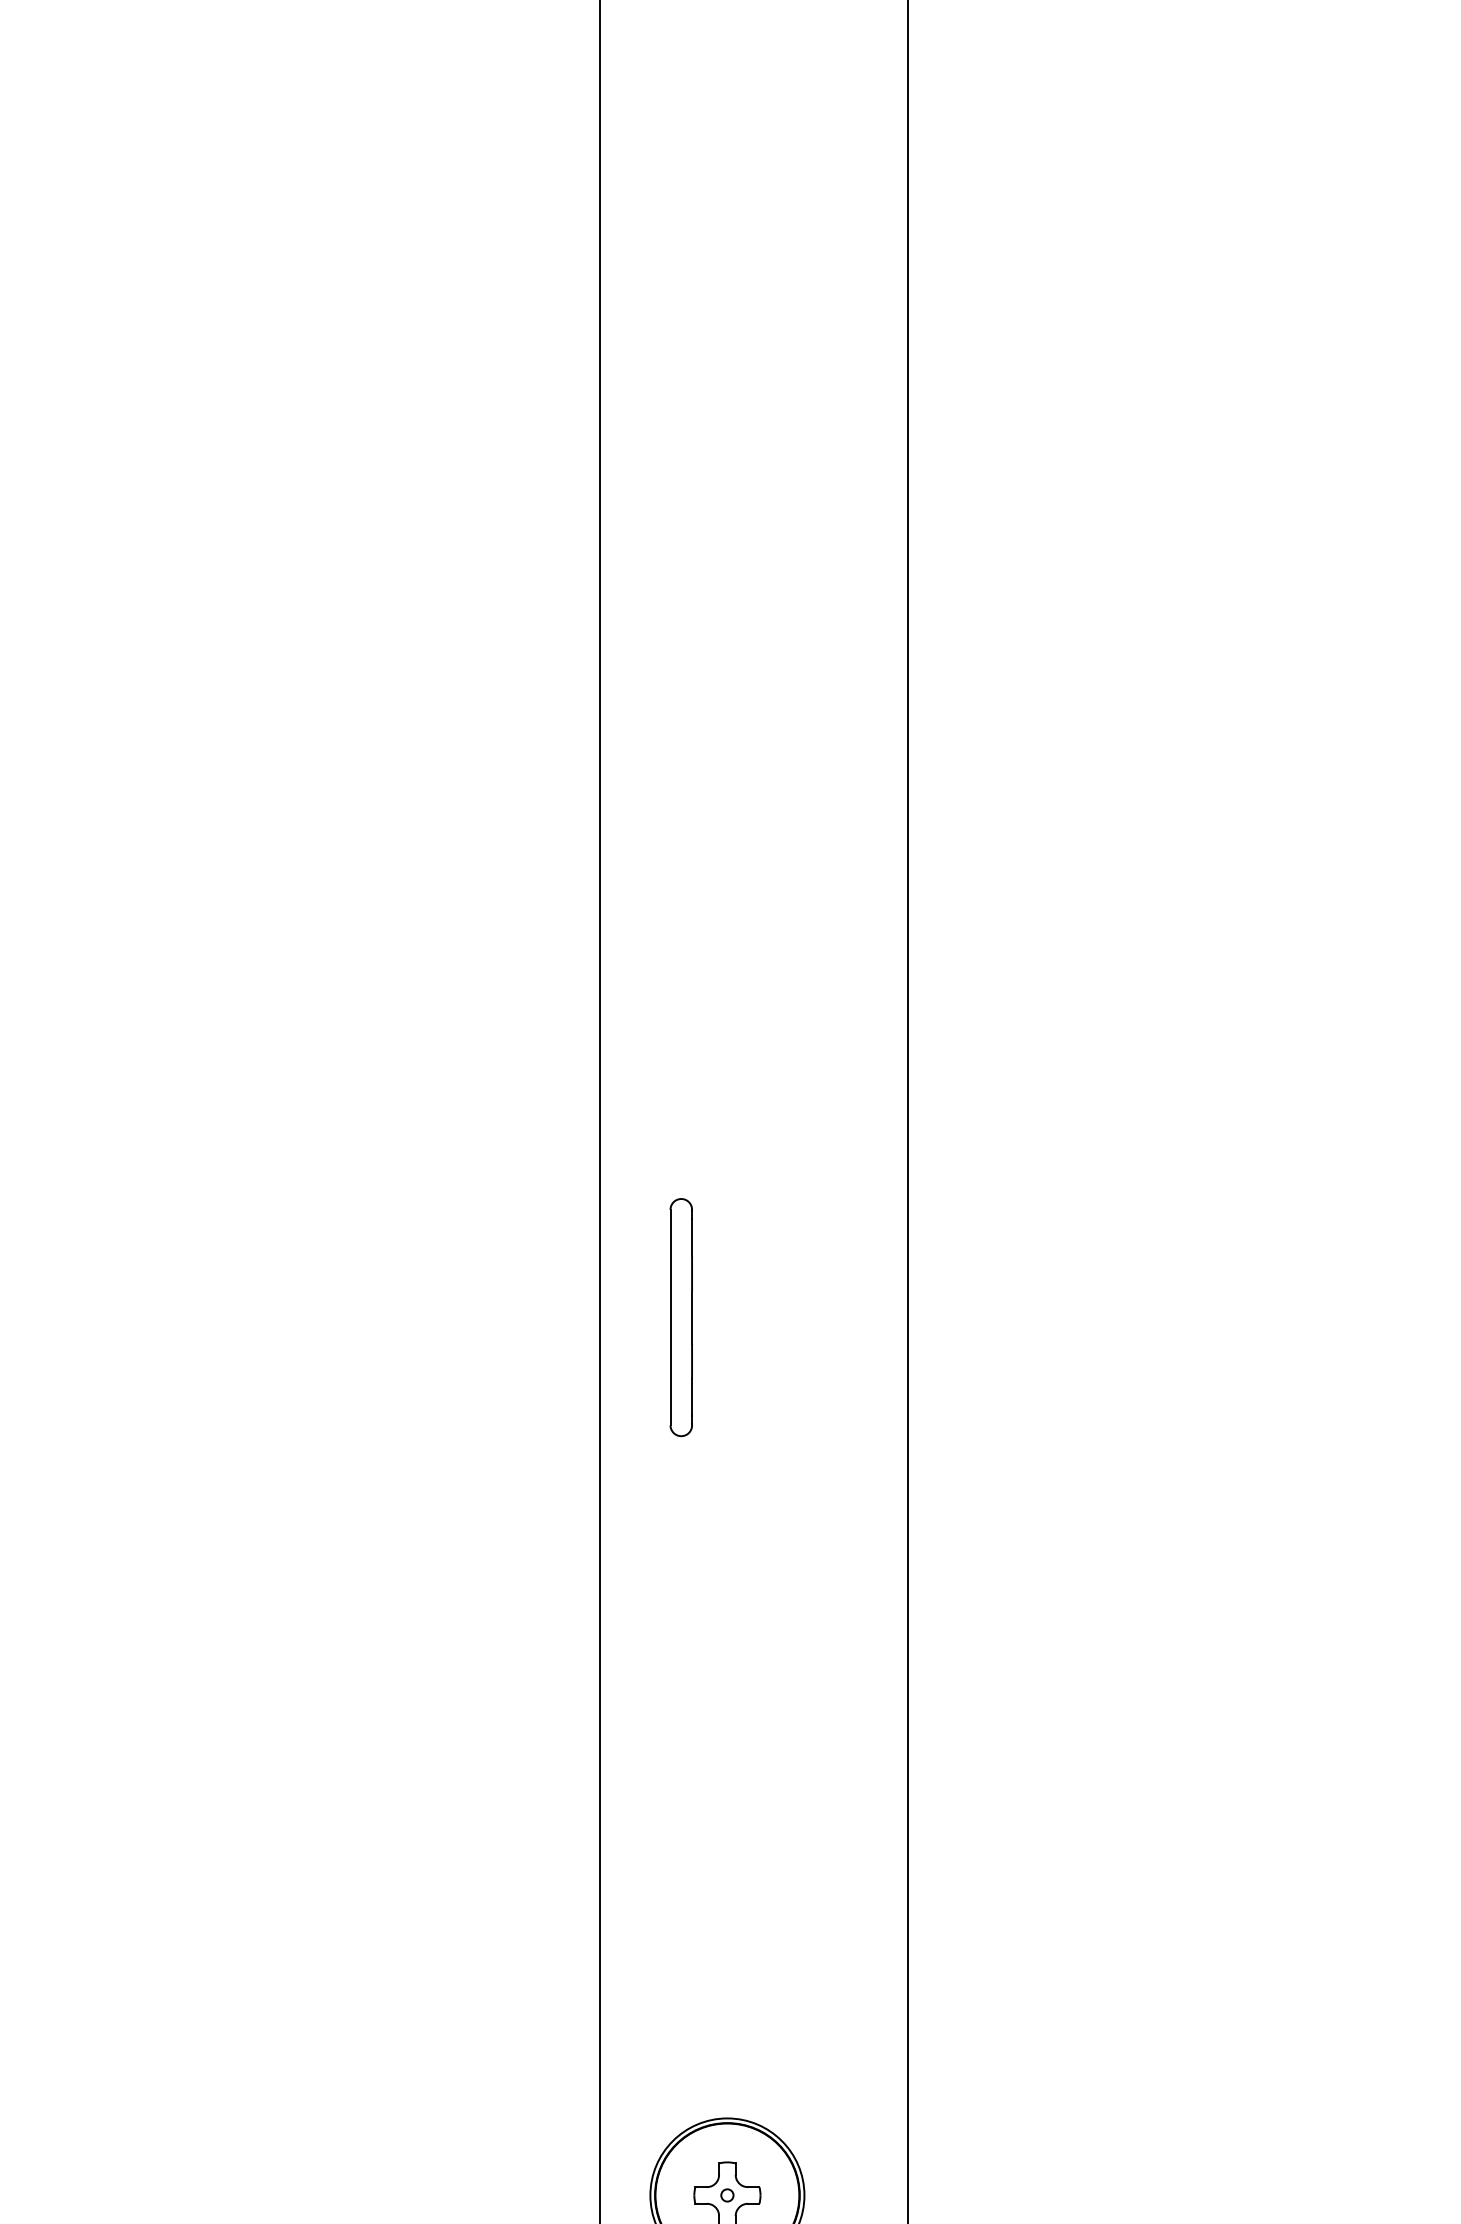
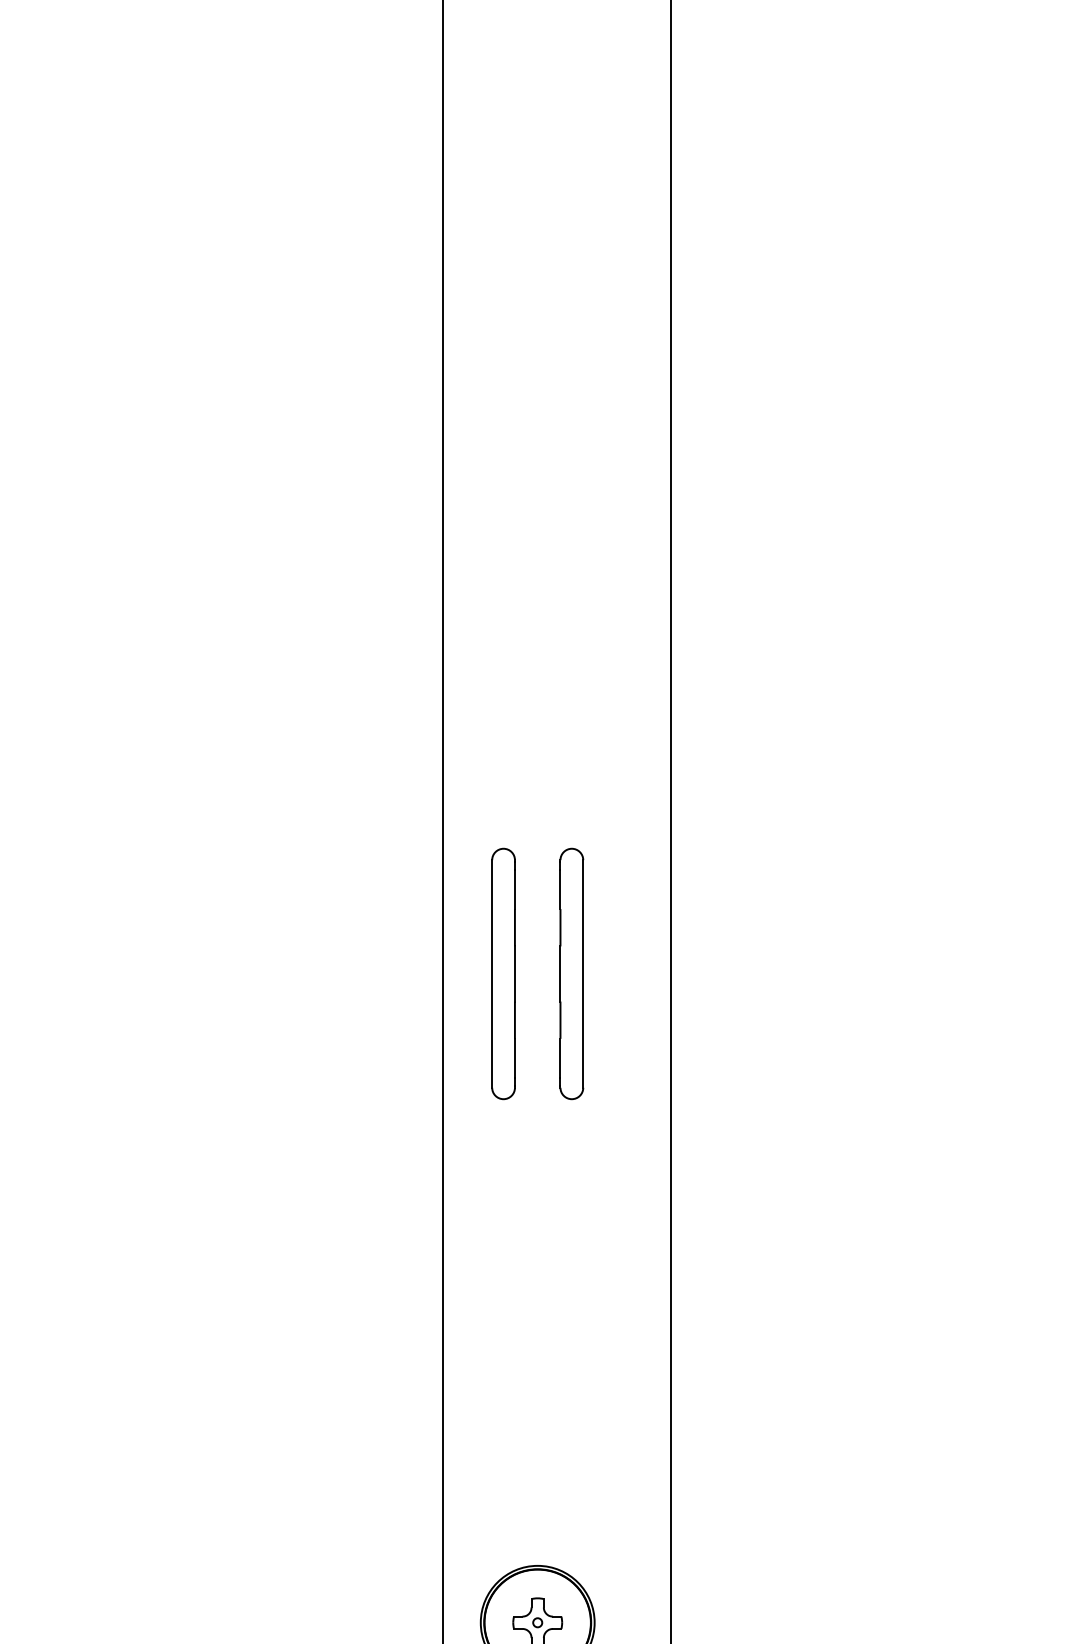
part: (681, 1317) -> (503, 973), size x1.43
part: (773, 1317) -> (571, 973), added

